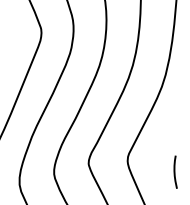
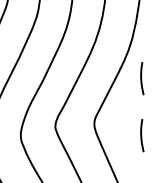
curve: (175, 114) -> (142, 77), added

